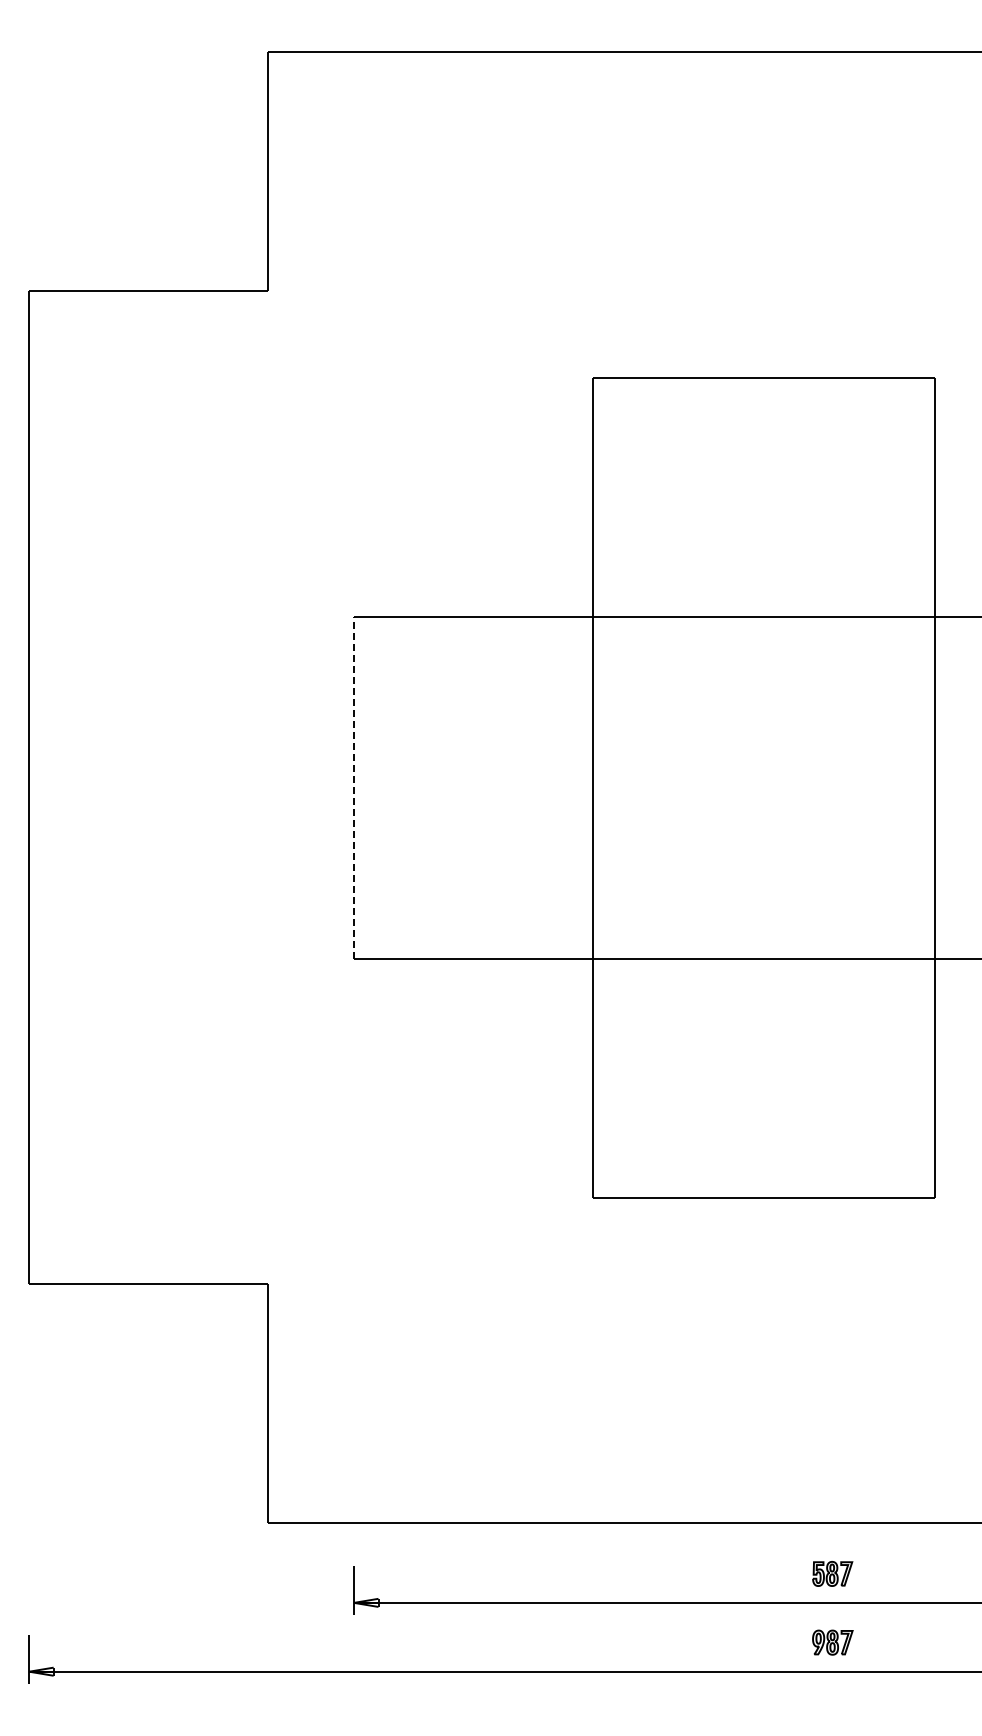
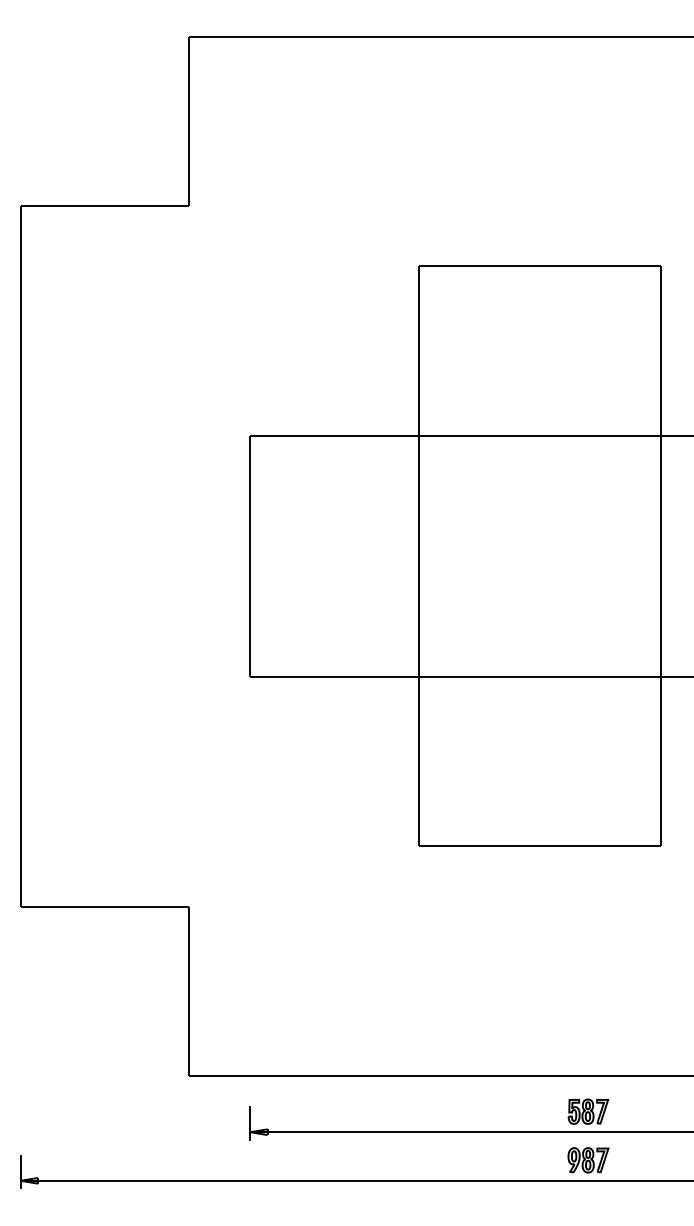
line: (354, 787) -> (250, 556), dashed -> solid
part: (832, 1573) -> (588, 1111), size x1.43
part: (832, 1642) -> (588, 1160), size x1.43

